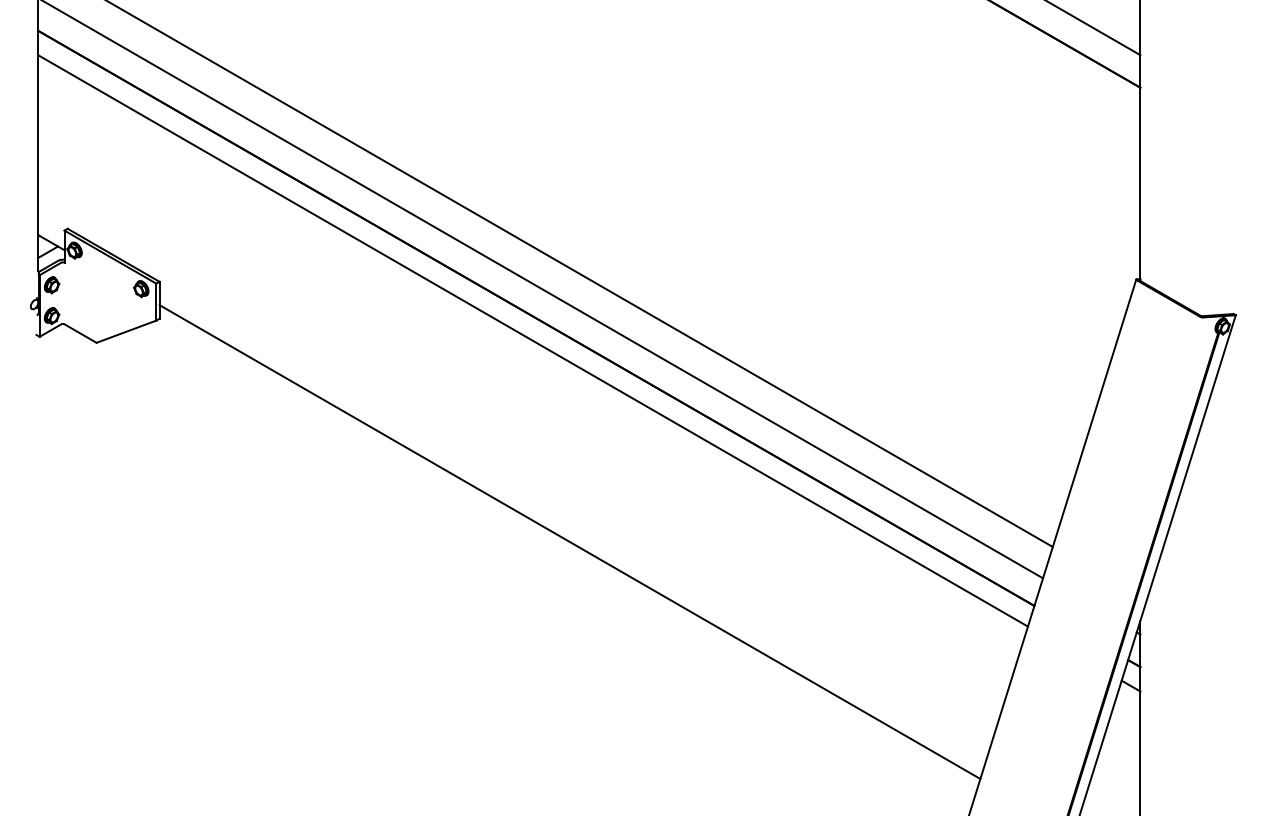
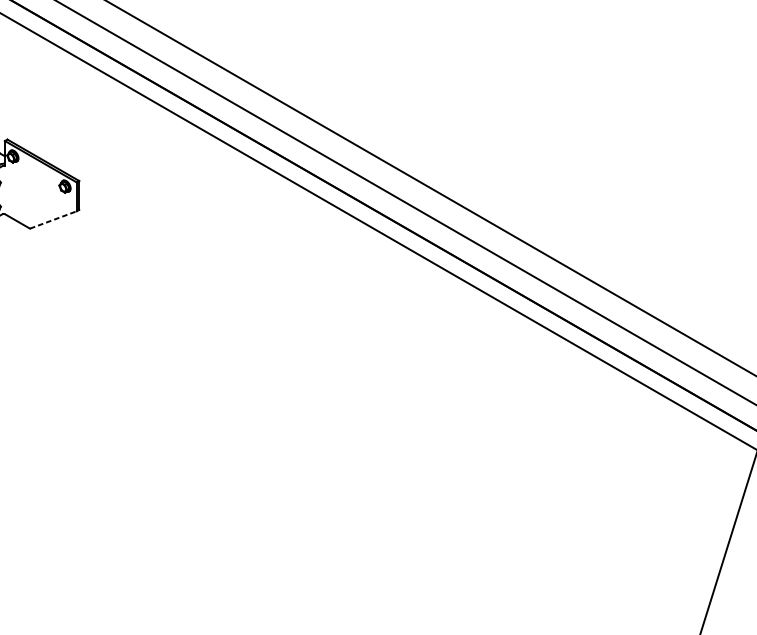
line: (126, 331) -> (53, 219), solid -> dashed
line: (569, 541) -> (399, 383), removed

